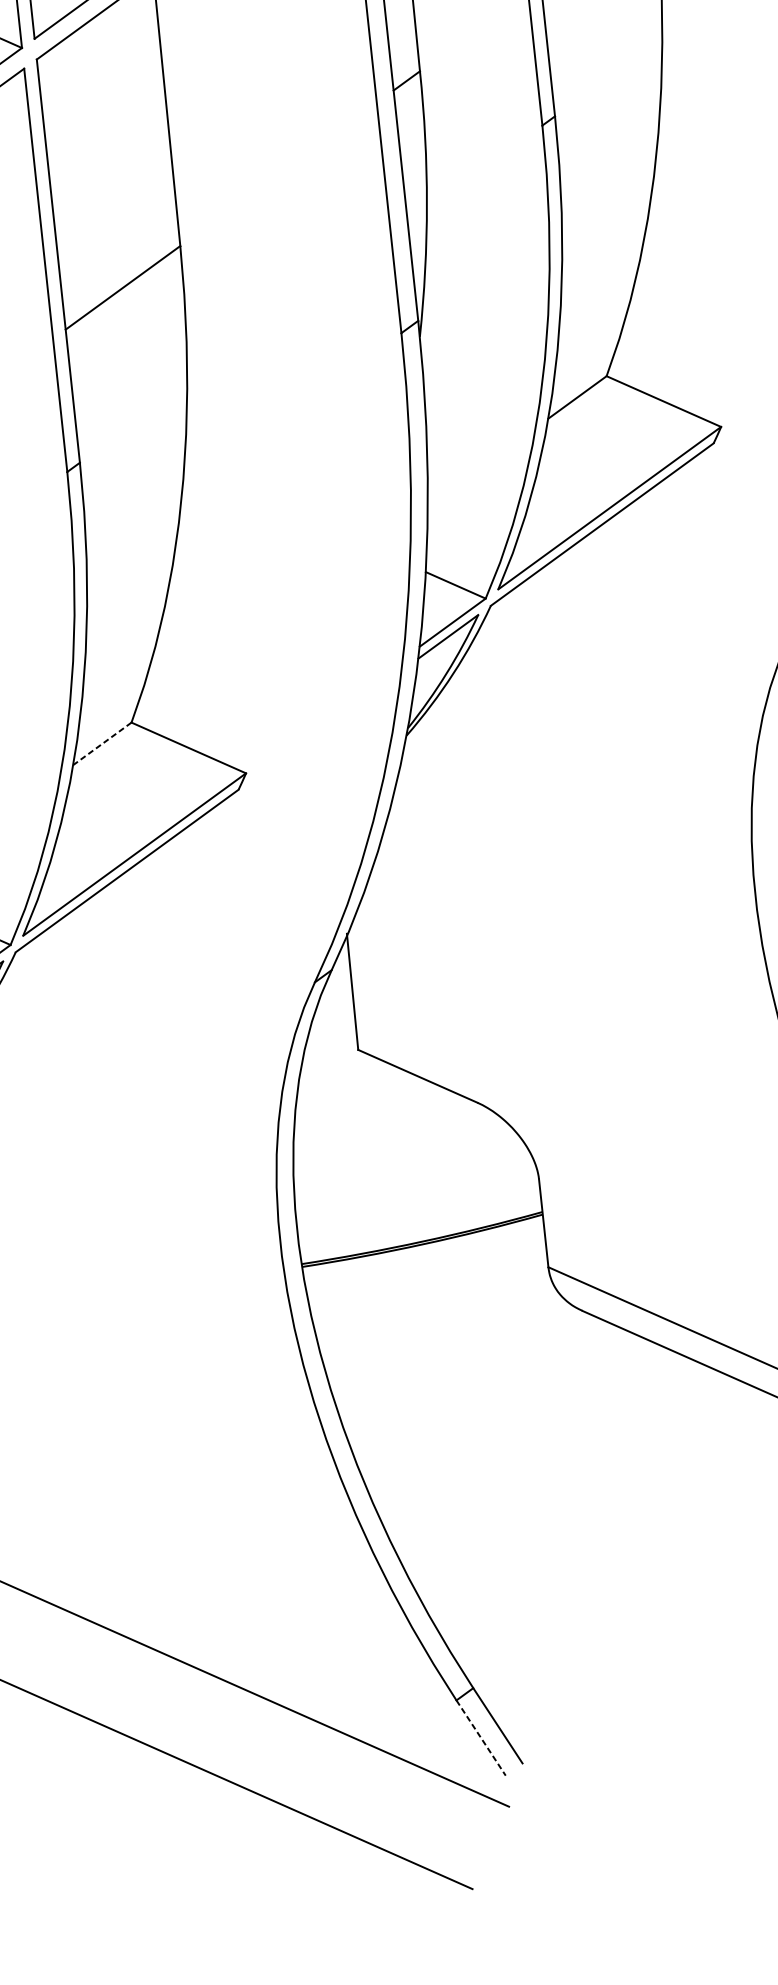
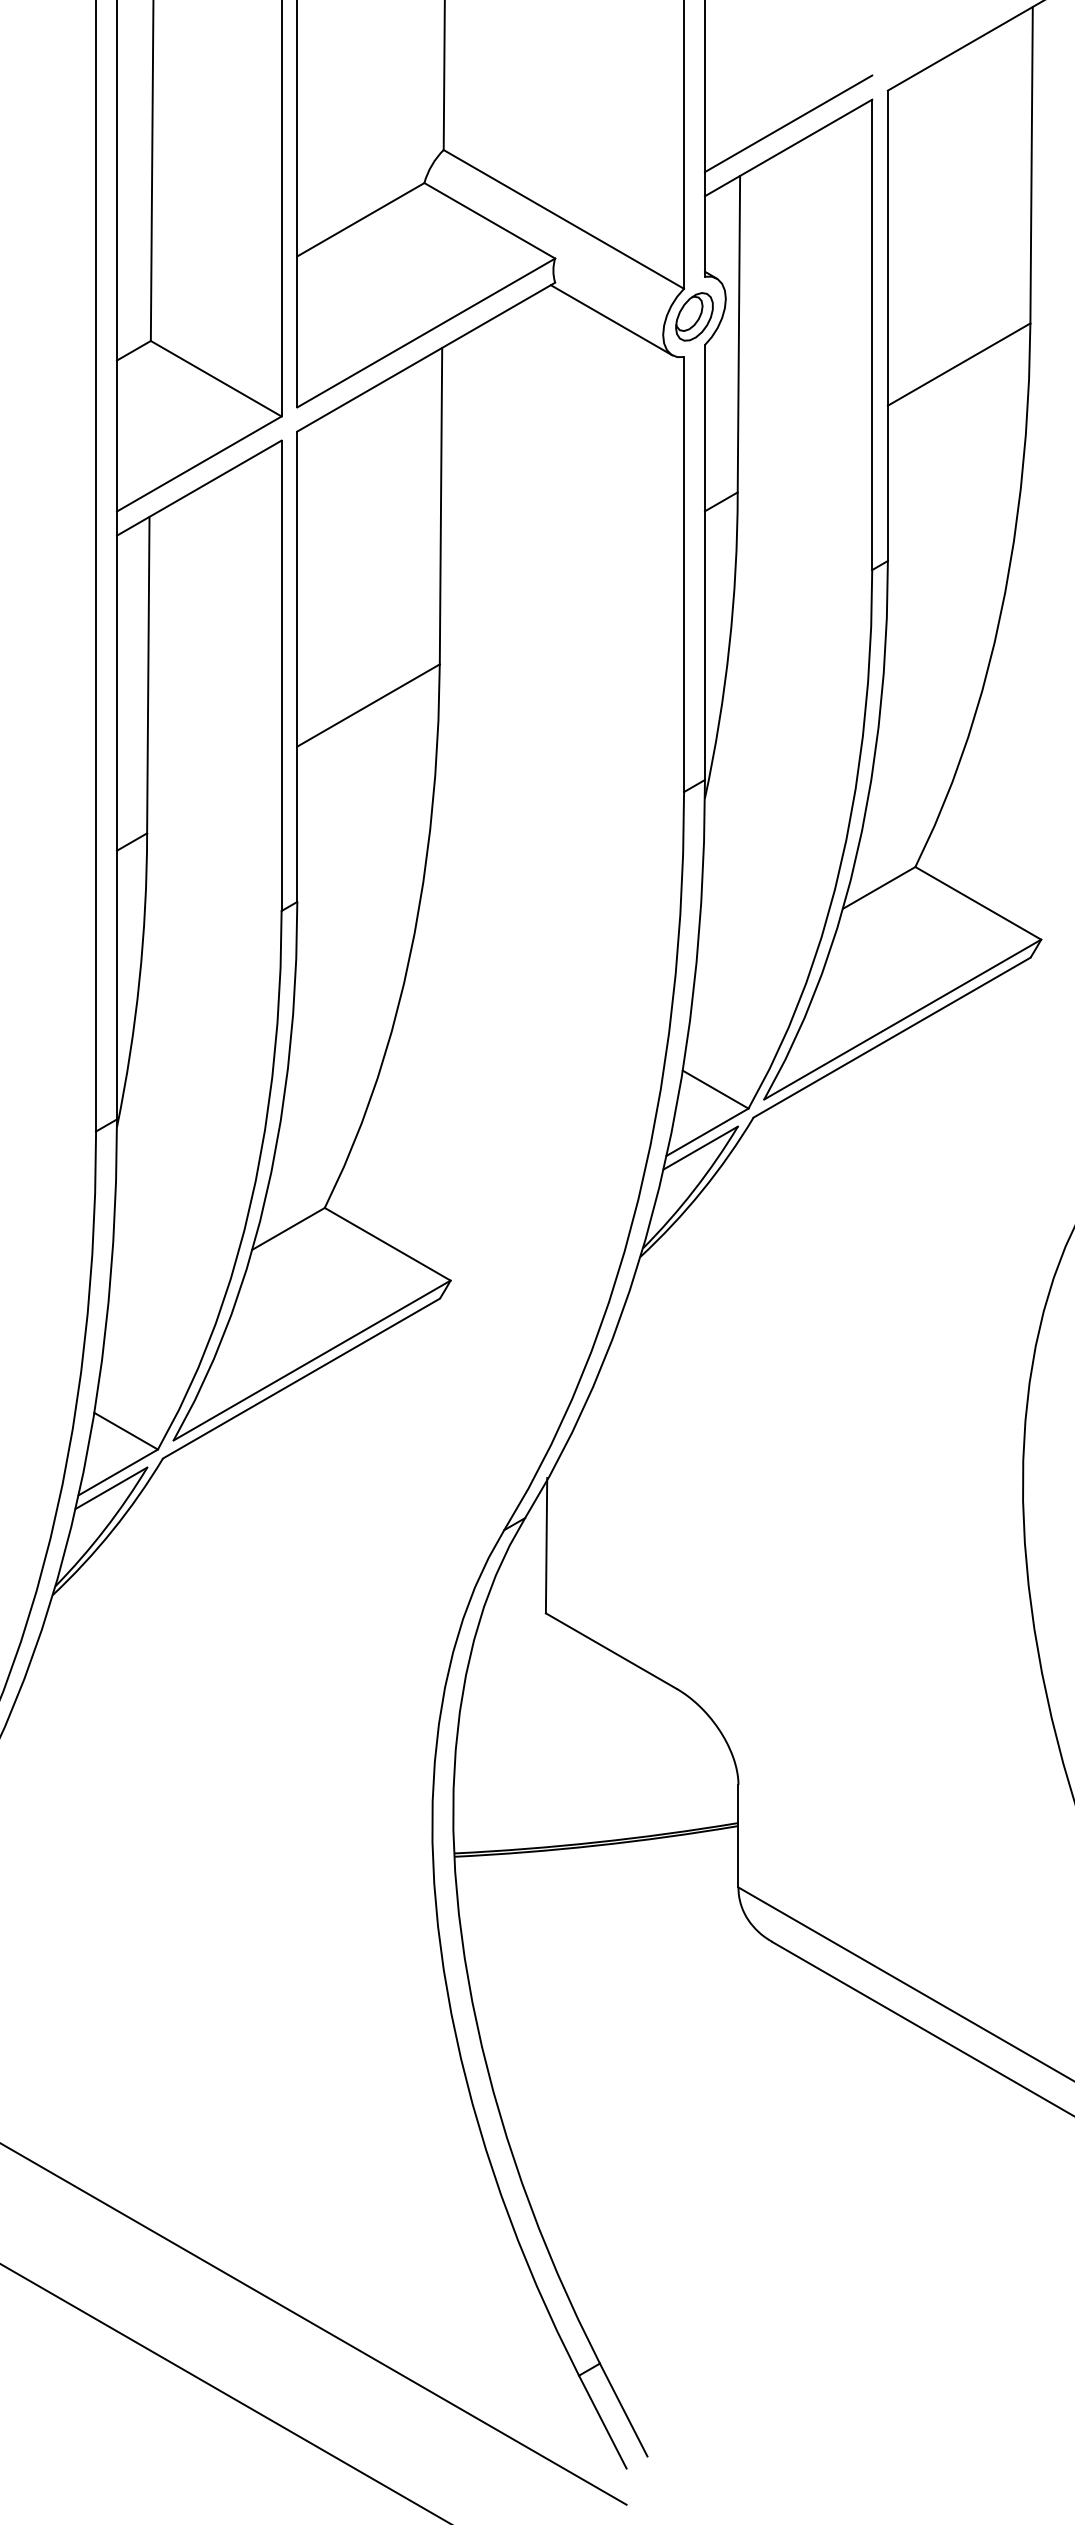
line: (102, 743) -> (288, 1228), dashed -> solid
line: (481, 1738) -> (603, 2422), dashed -> solid

